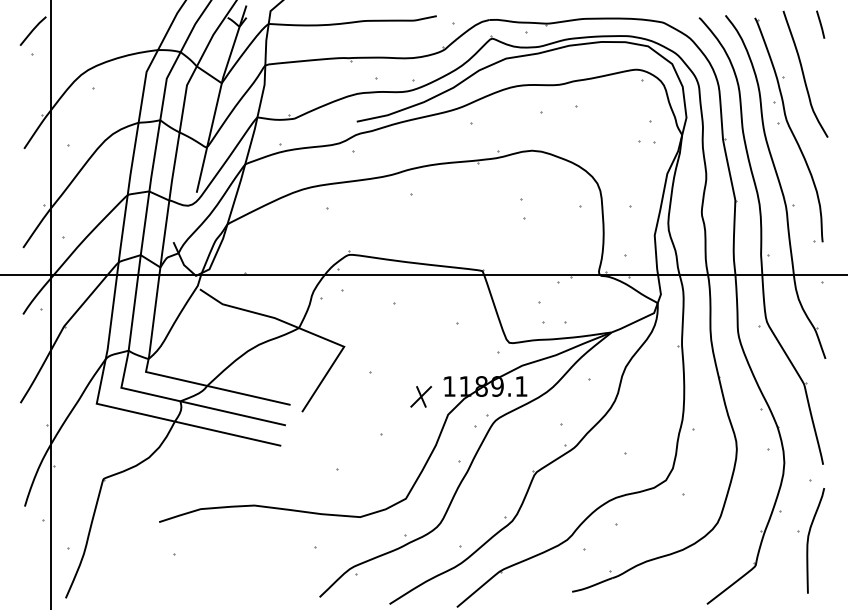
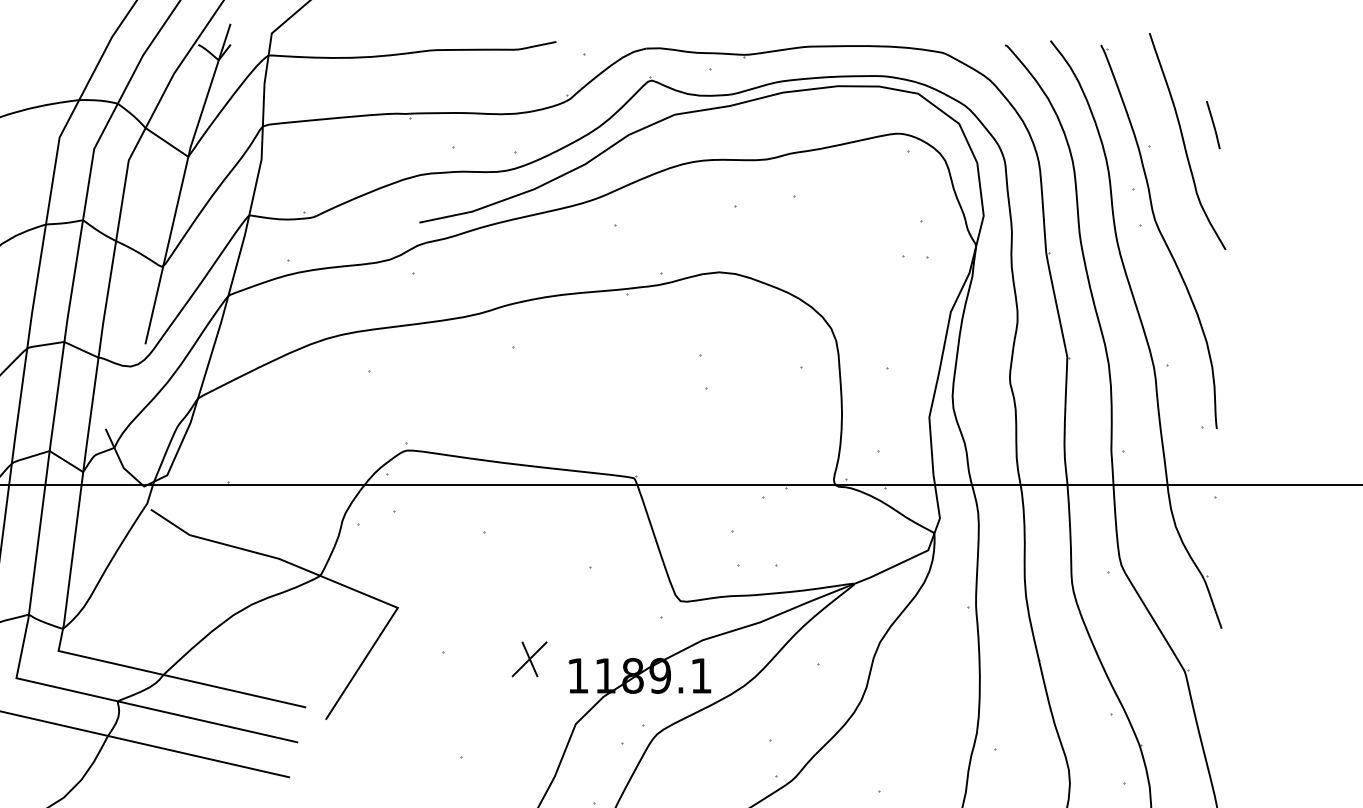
line: (820, 24) -> (1213, 124), moved
part: (420, 396) -> (528, 658), moved

